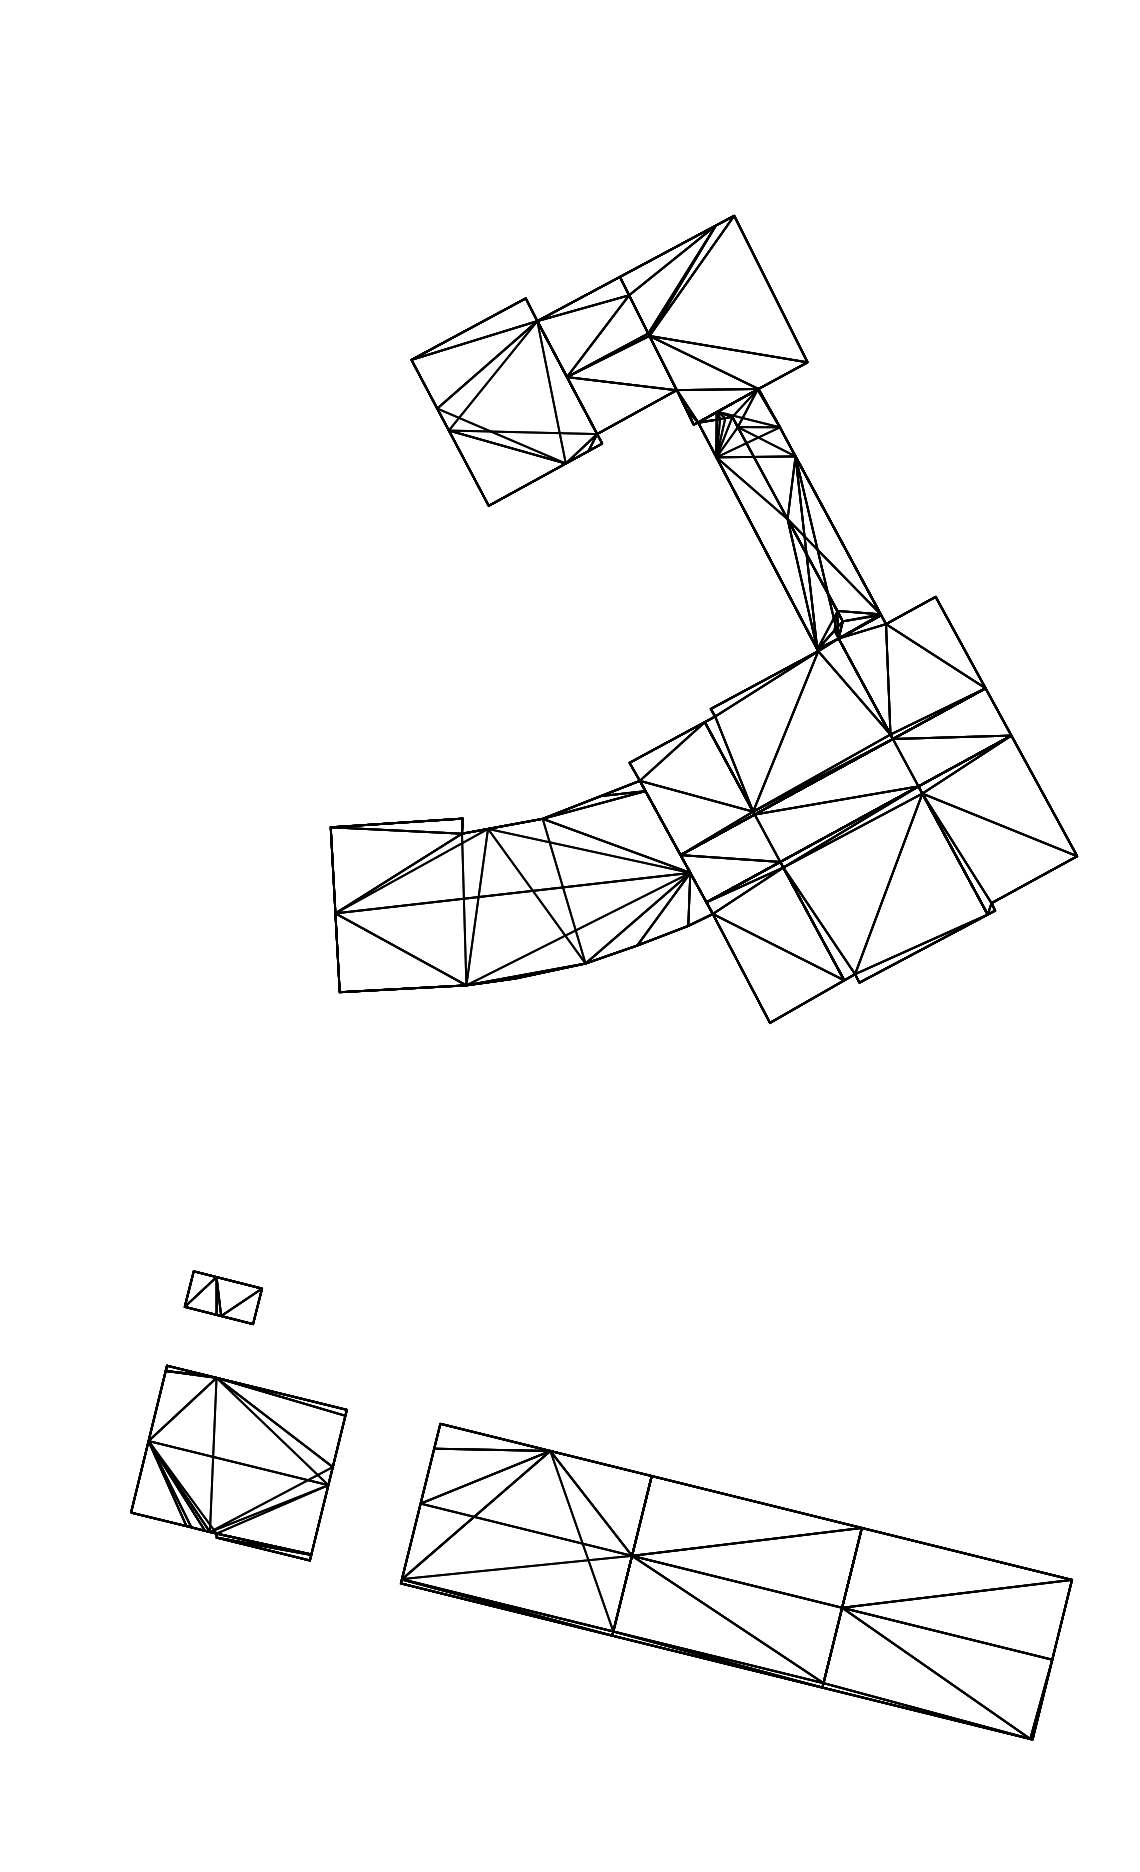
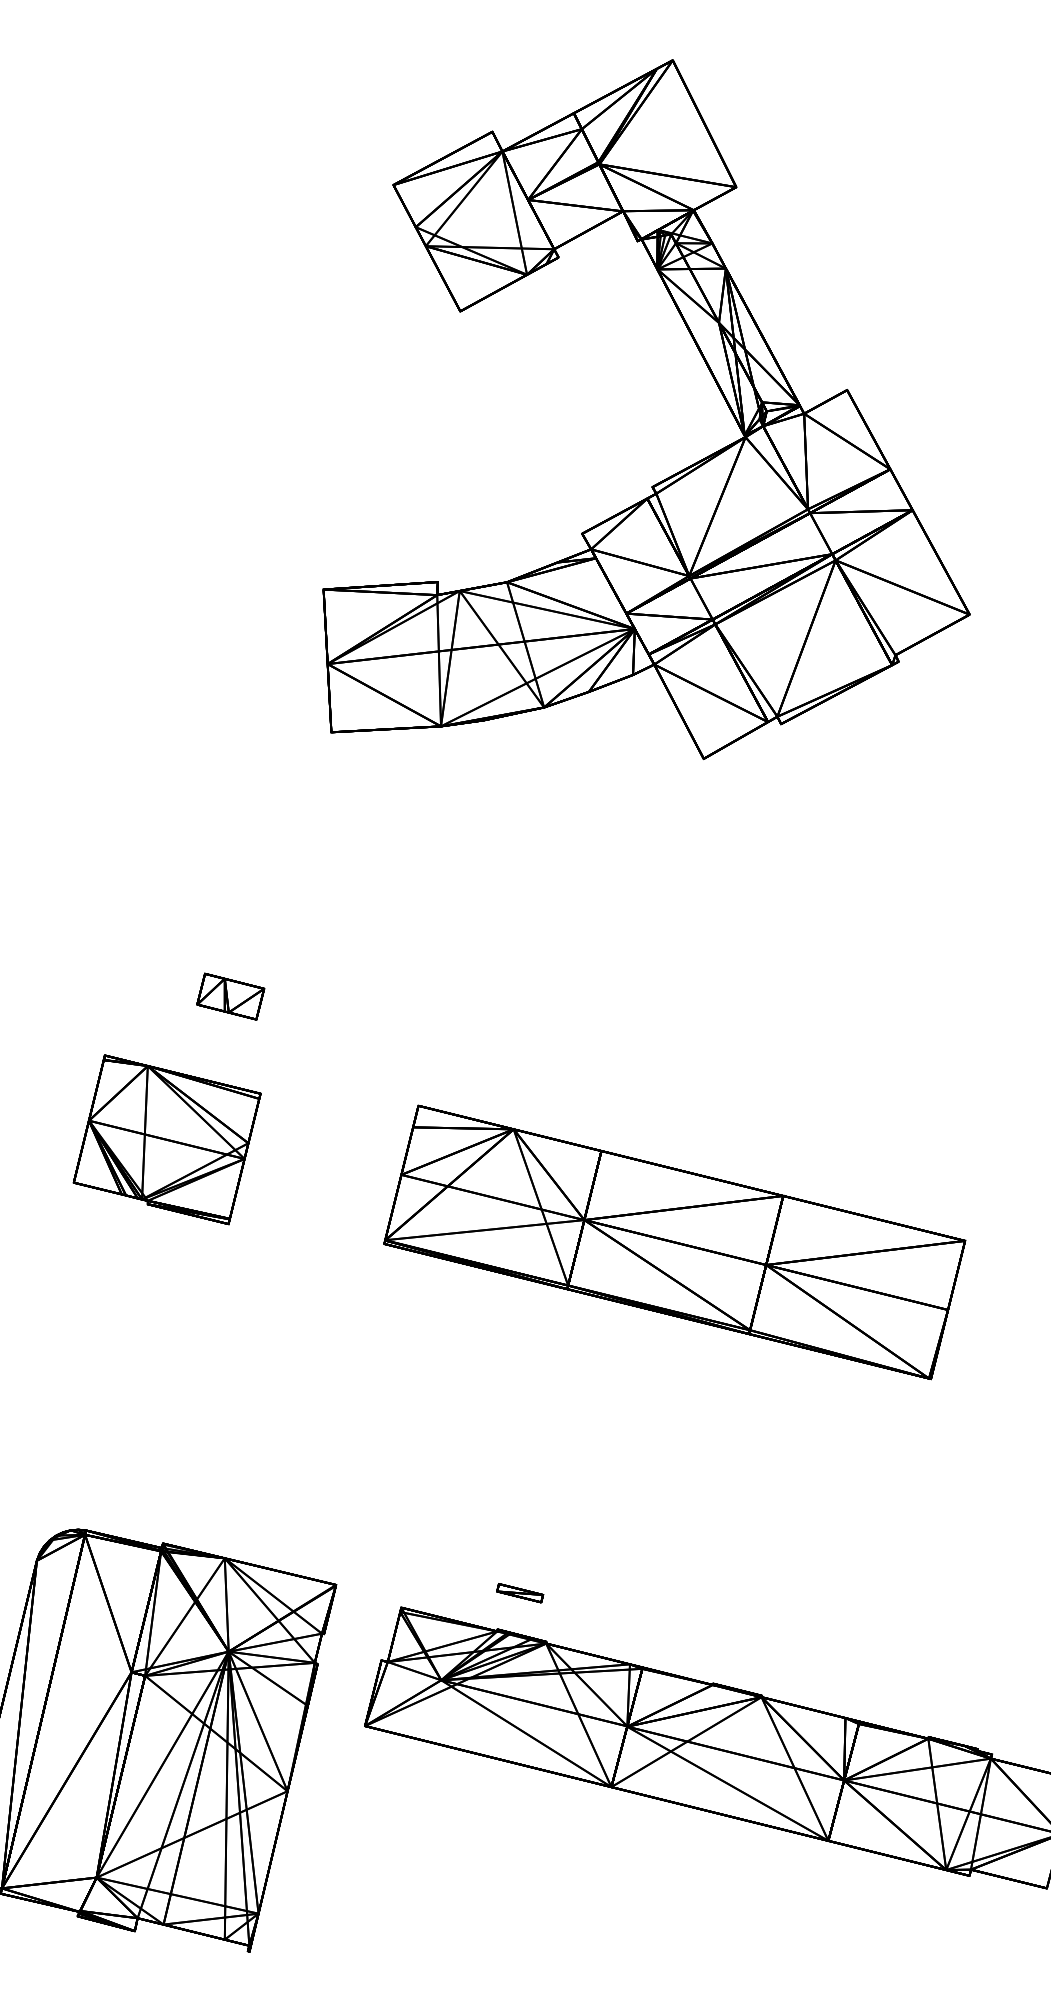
part: (238, 1462) -> (166, 1139), moved

